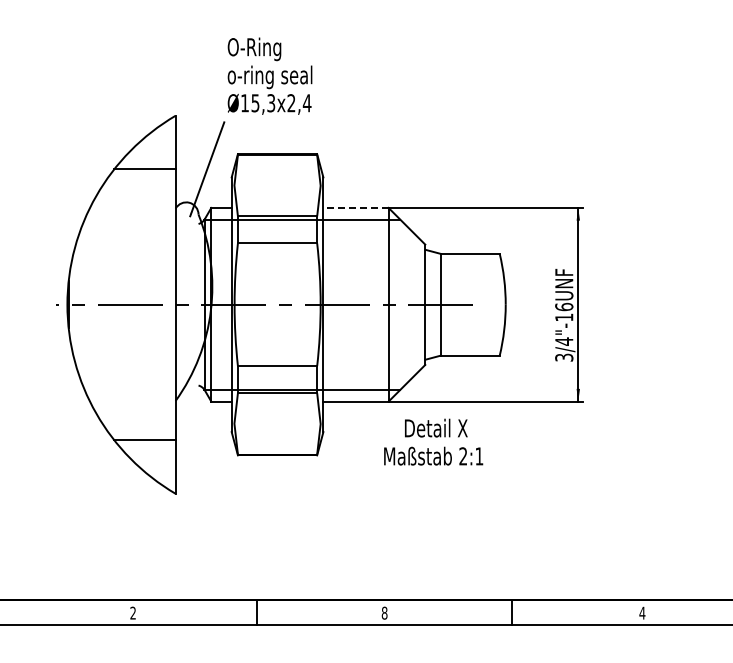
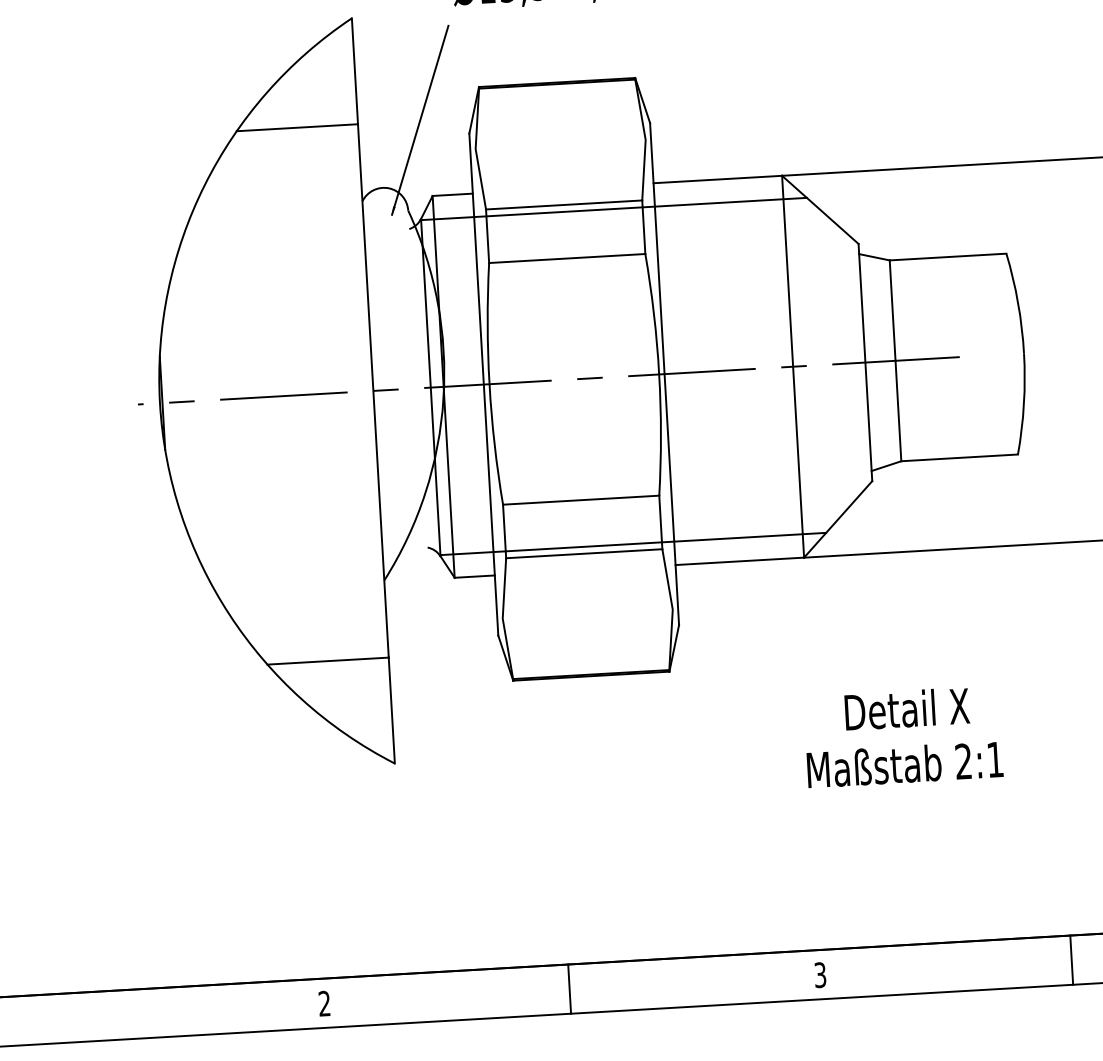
line: (356, 207) -> (718, 178), dashed -> solid
text: (433, 441) -> (903, 735), moved
text: (384, 612) -> (819, 973), 8 -> 3

